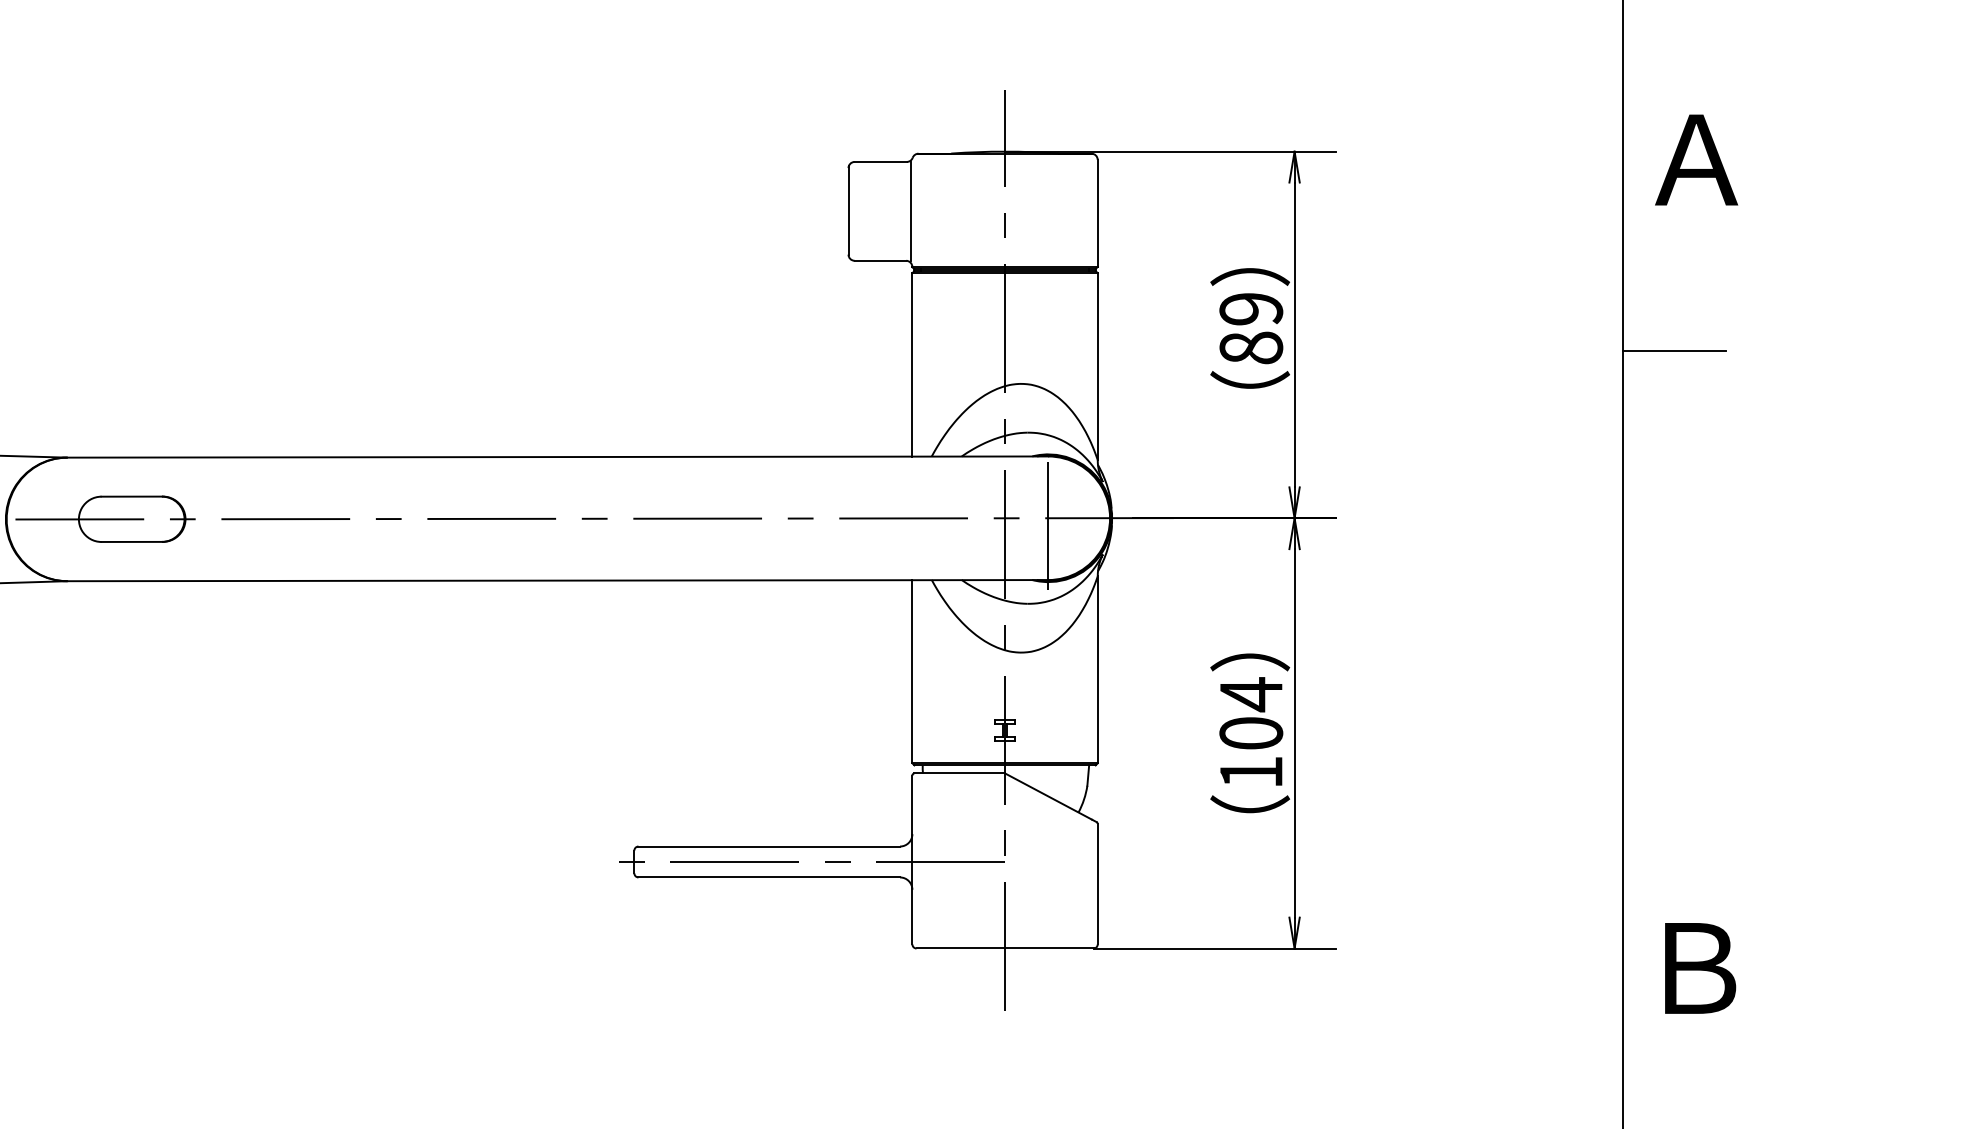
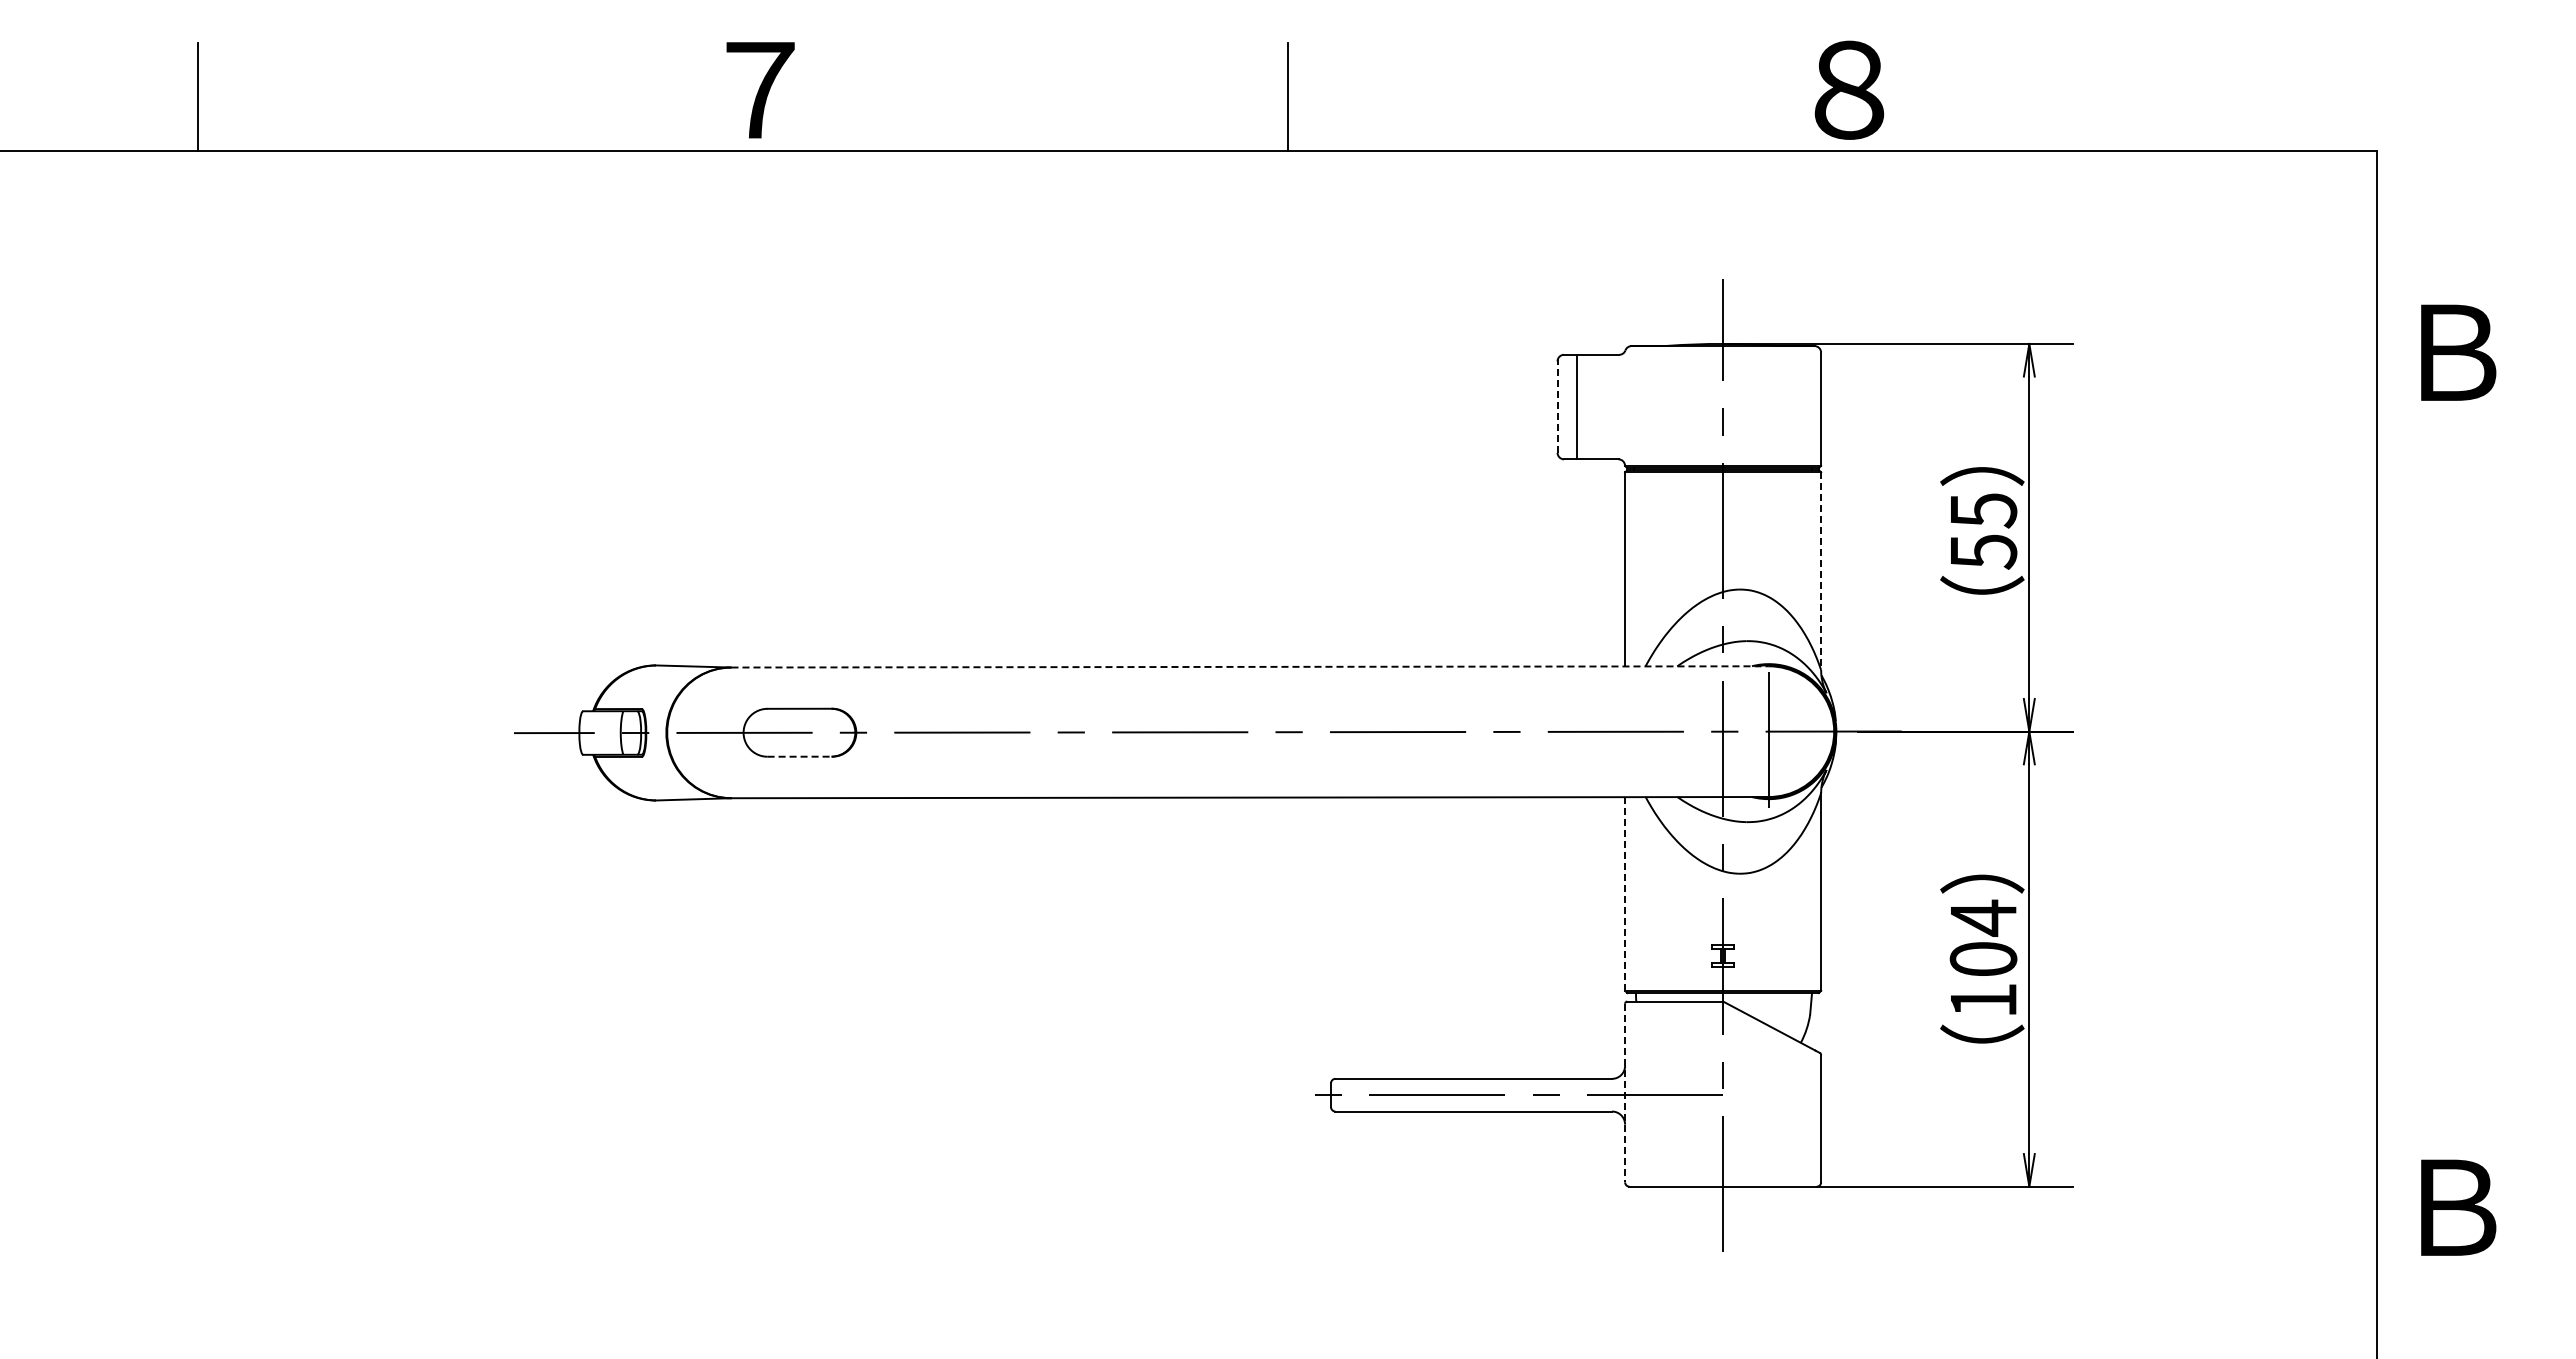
text: (1696, 159) -> (2454, 352), Ａ -> Ｂ
line: (848, 209) -> (1557, 405), solid -> dashed
line: (910, 210) -> (1577, 406), moved
text: (1251, 329) -> (1983, 531), 89 -> 55
line: (1673, 350) -> (2430, 554), removed
line: (1098, 366) -> (1821, 571), solid -> dashed
line: (558, 456) -> (1250, 666), solid -> dashed
line: (131, 541) -> (799, 756), solid -> dashed
line: (912, 671) -> (1625, 893), solid -> dashed
line: (912, 860) -> (1625, 1093), solid -> dashed

